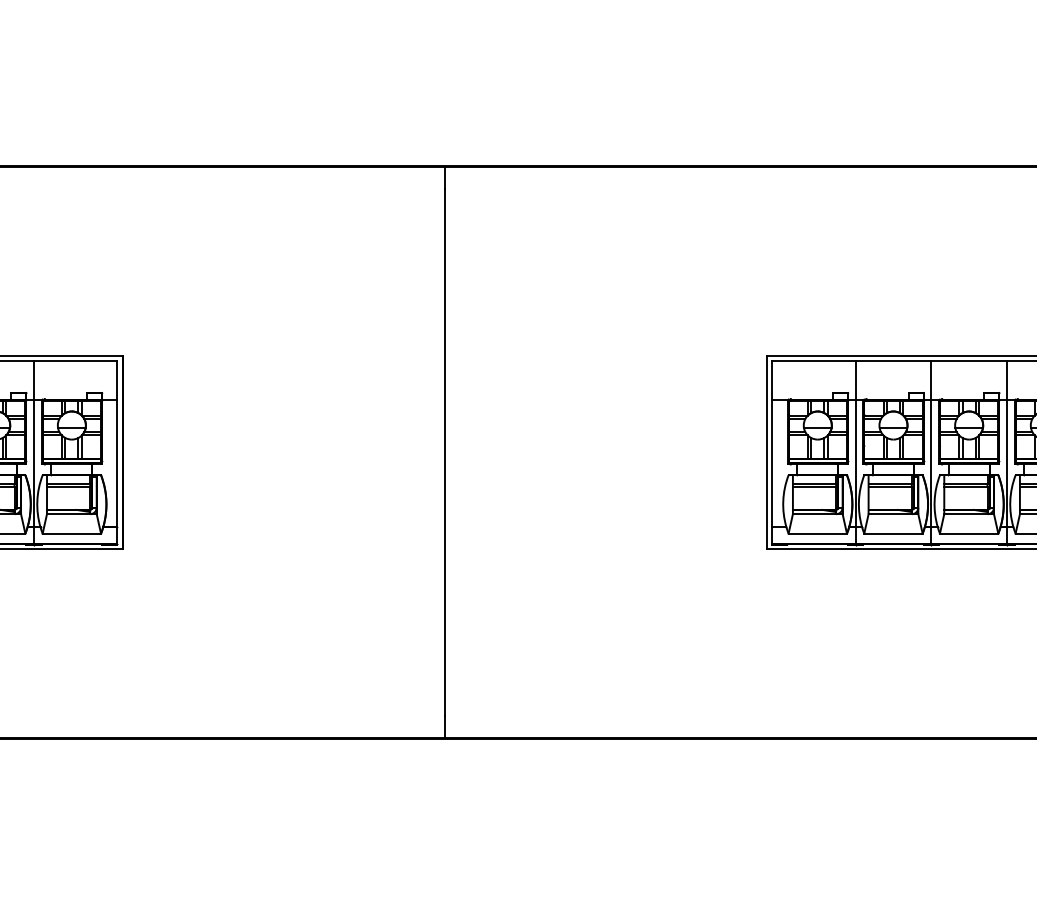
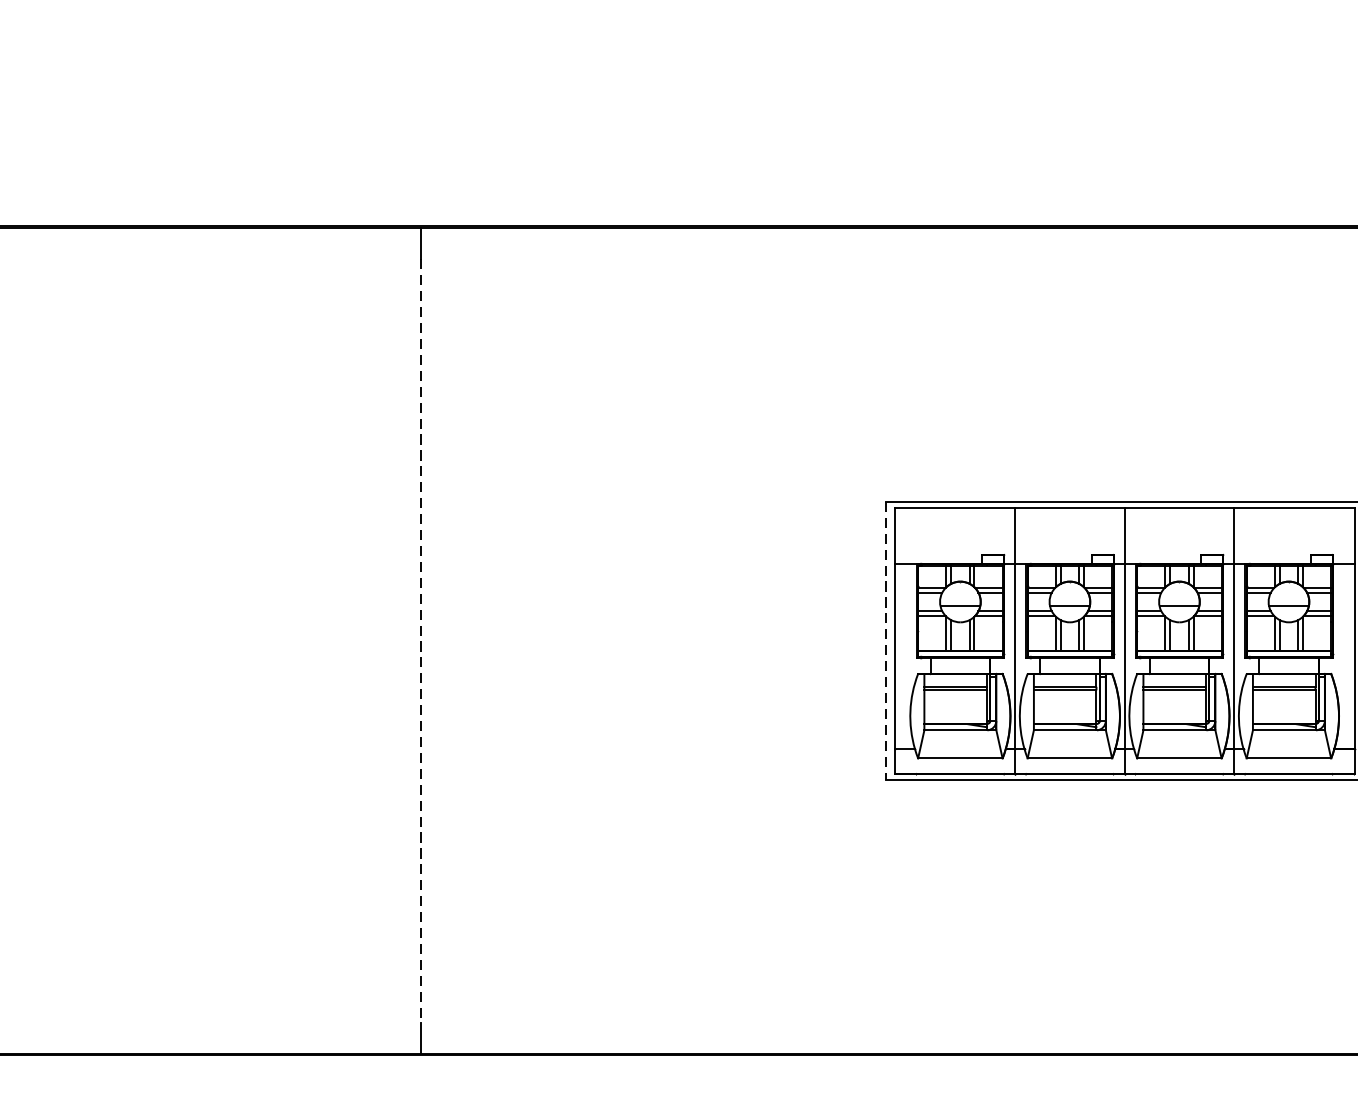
line: (444, 452) -> (420, 641), solid -> dashed
line: (766, 453) -> (886, 642), solid -> dashed

